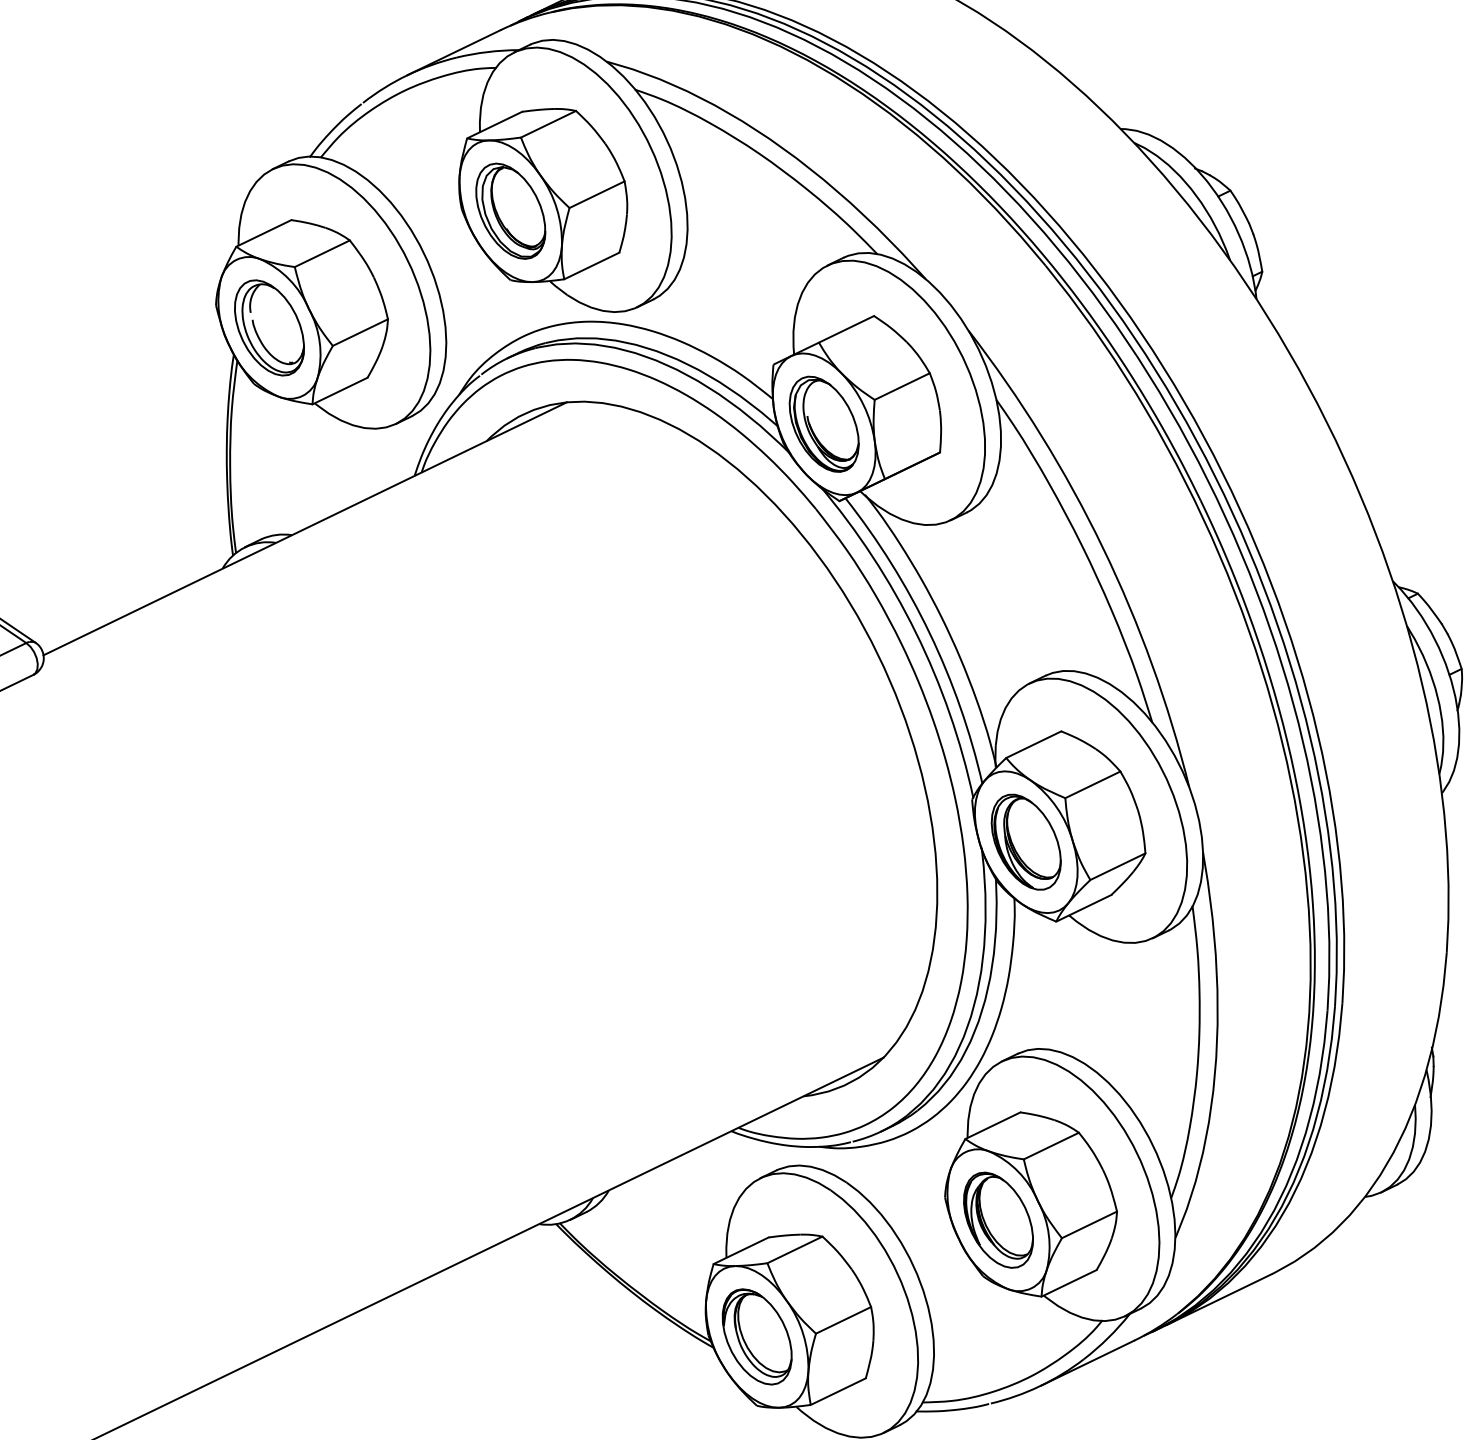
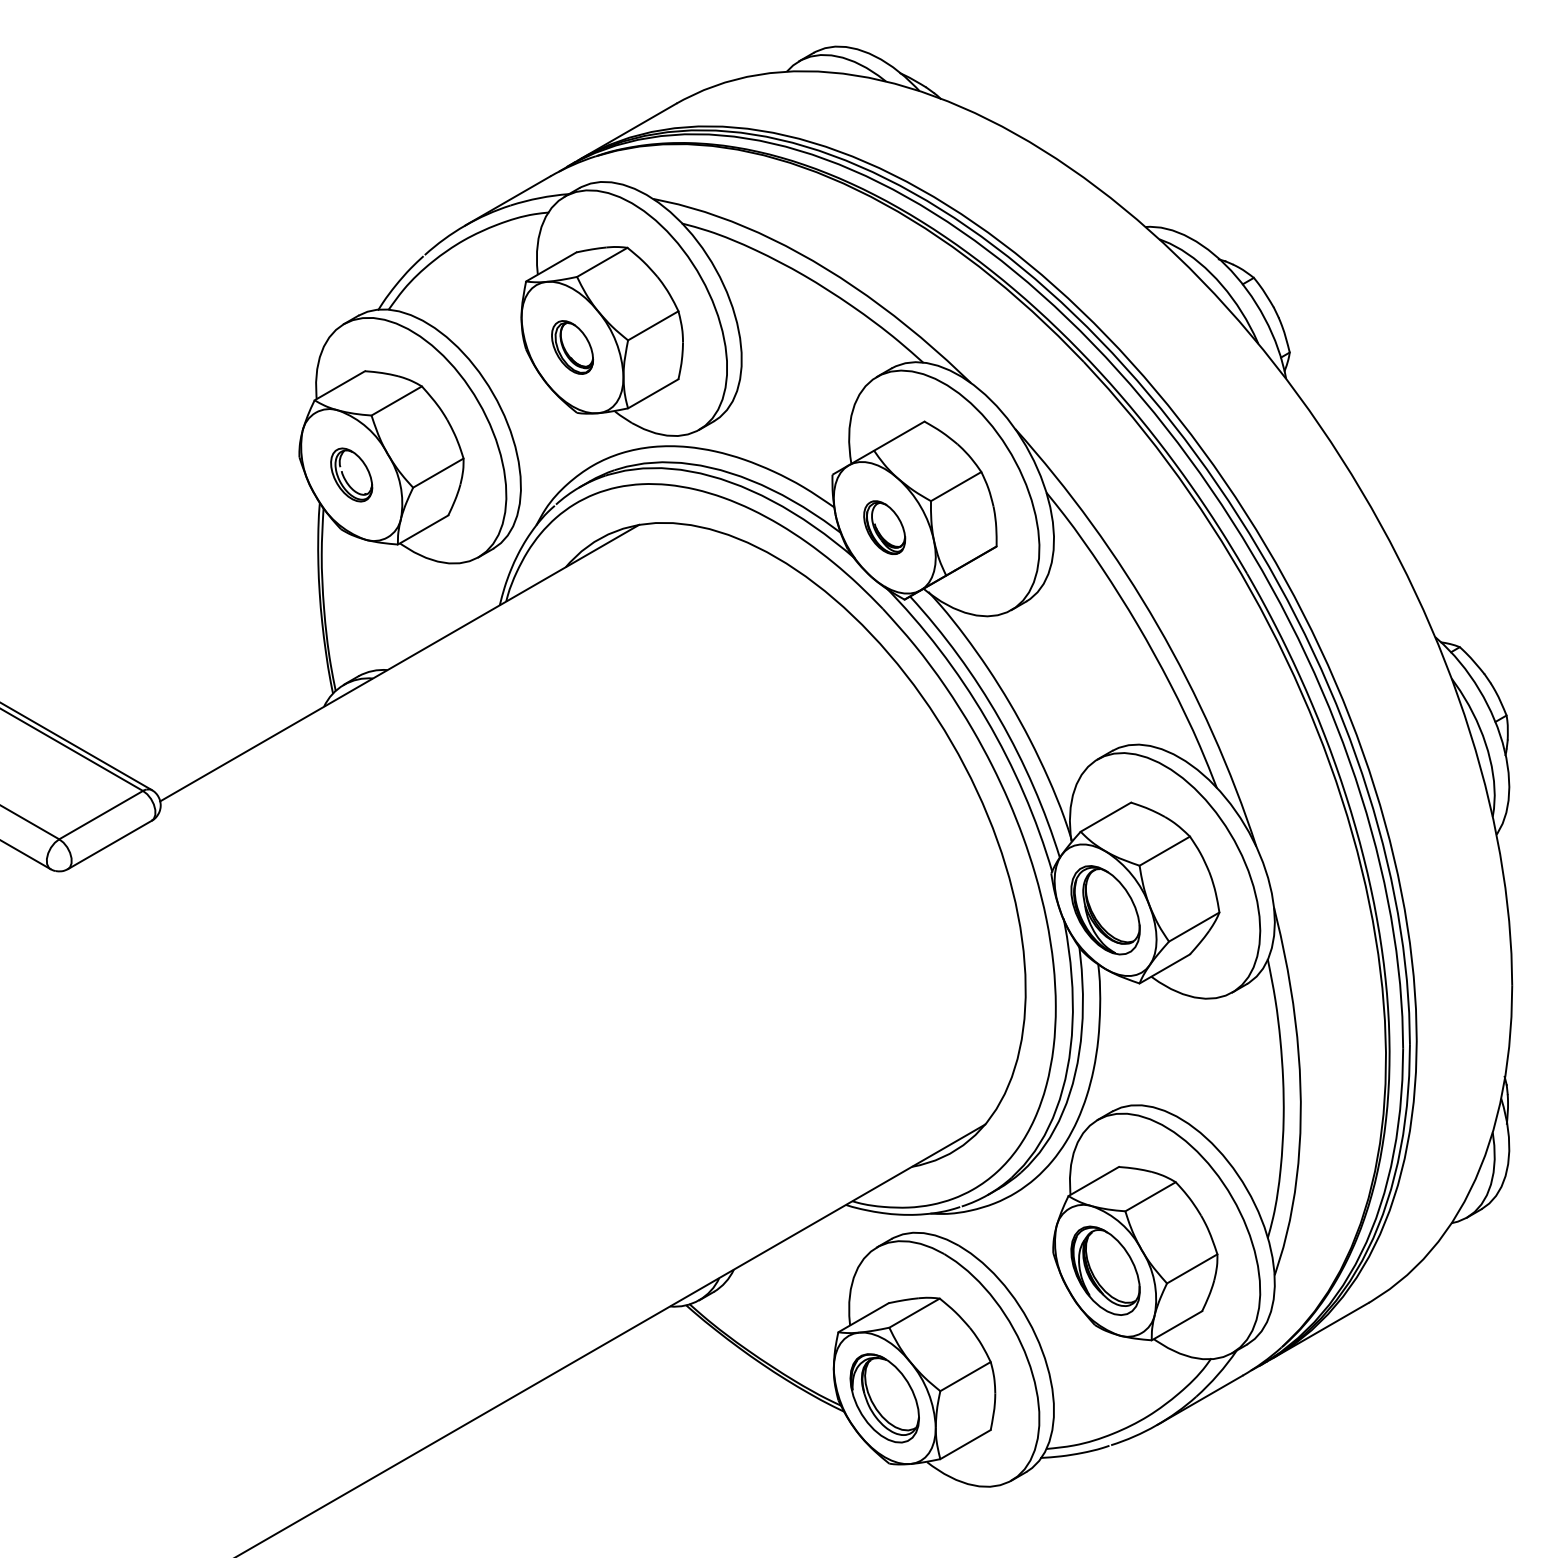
part: (510, 211) -> (572, 347), size x0.6
part: (269, 327) -> (351, 474), size x0.6
part: (823, 423) -> (884, 527), size x0.6

